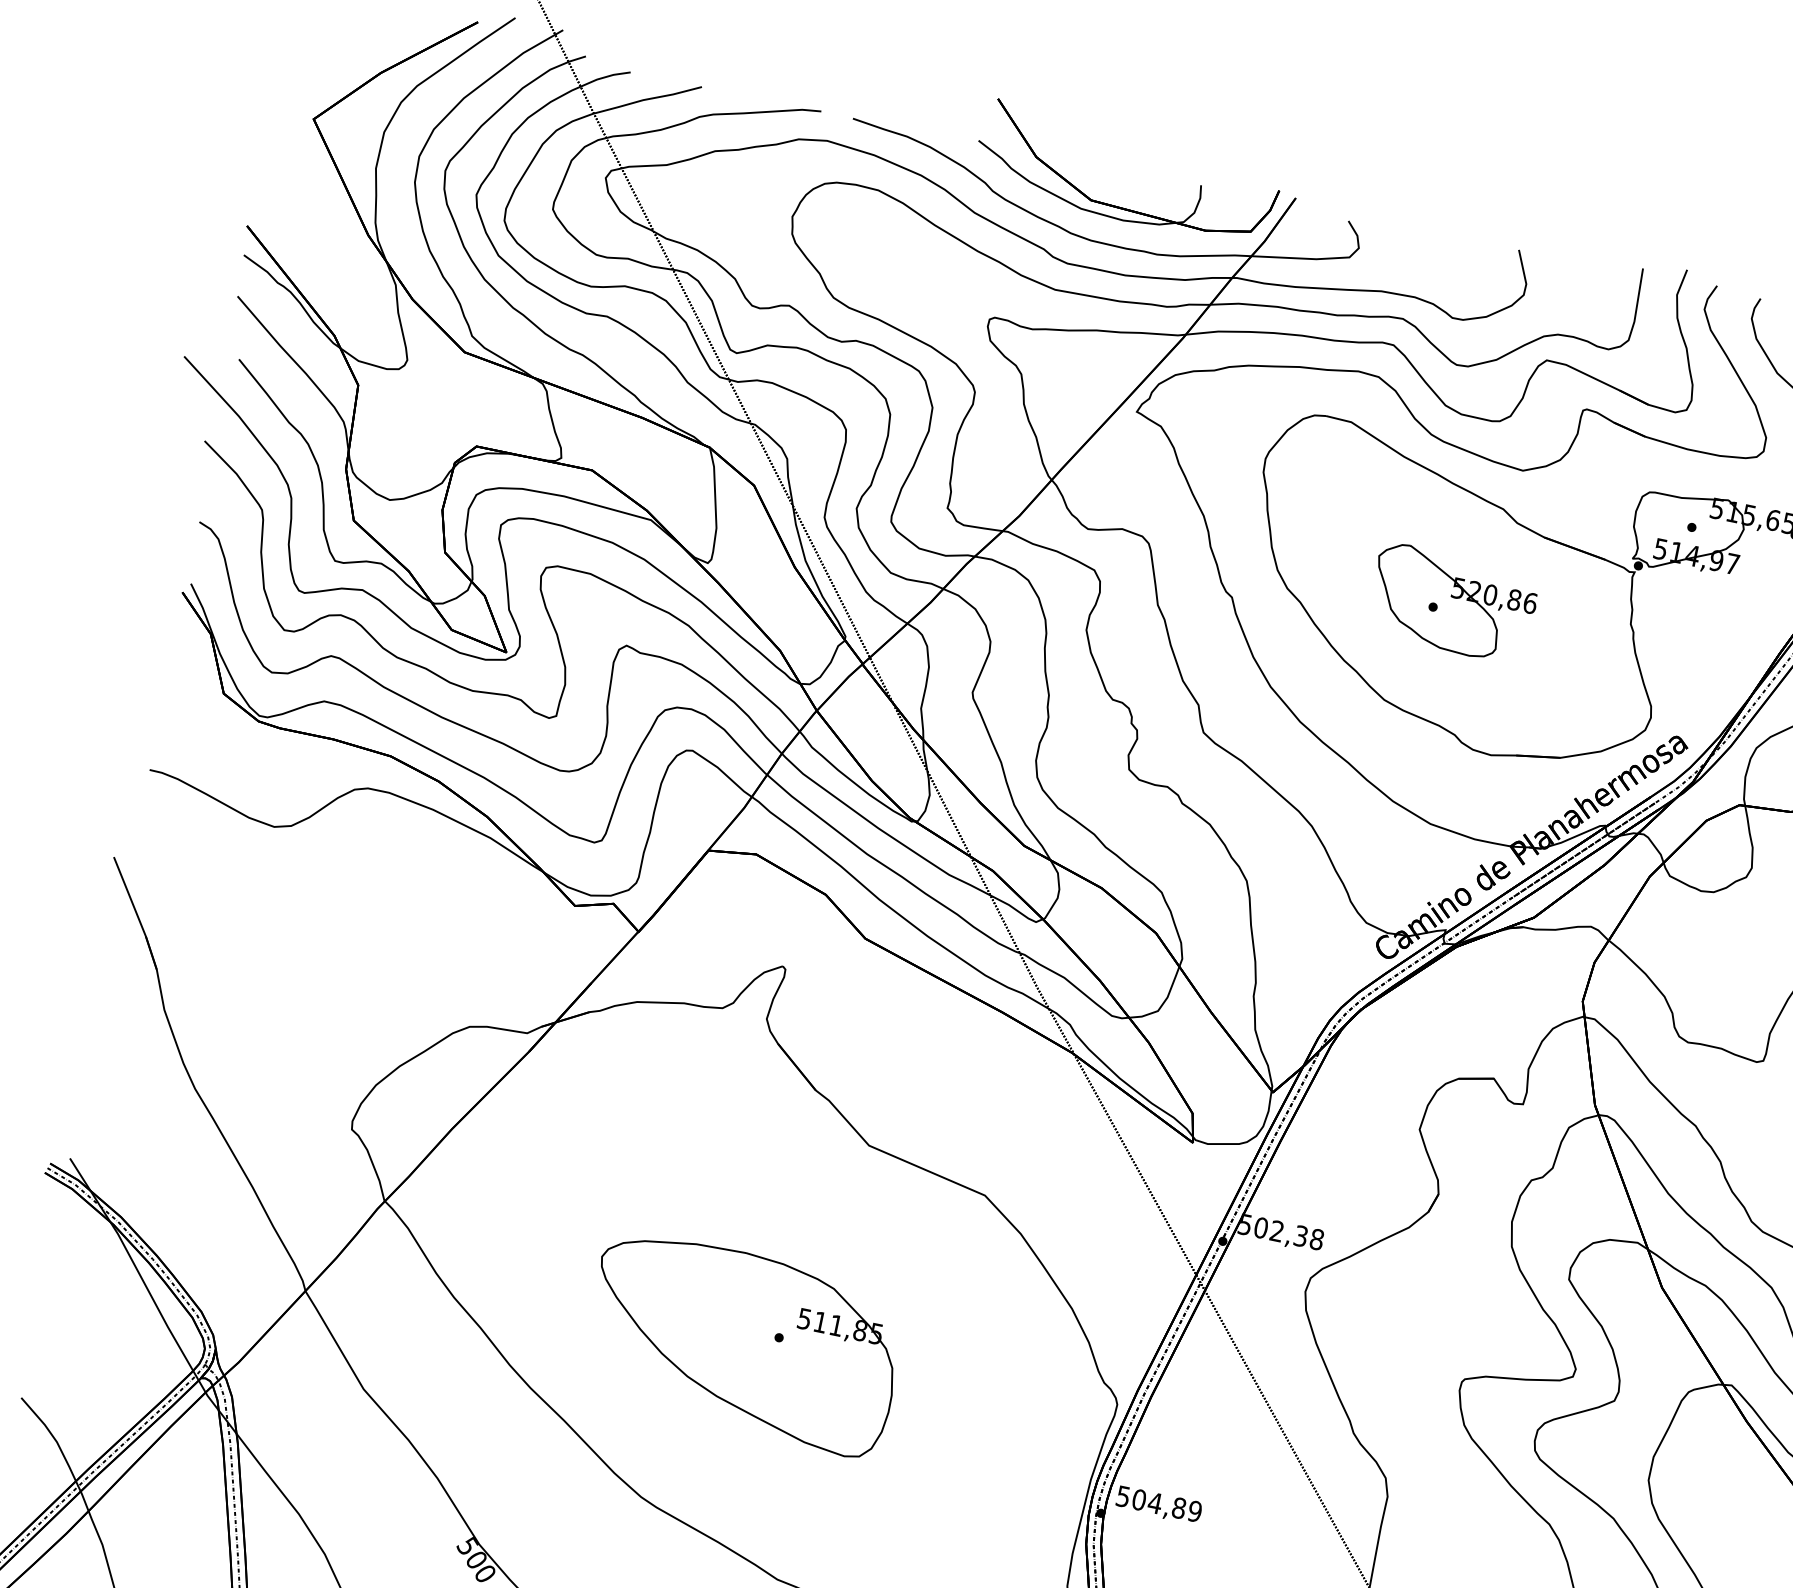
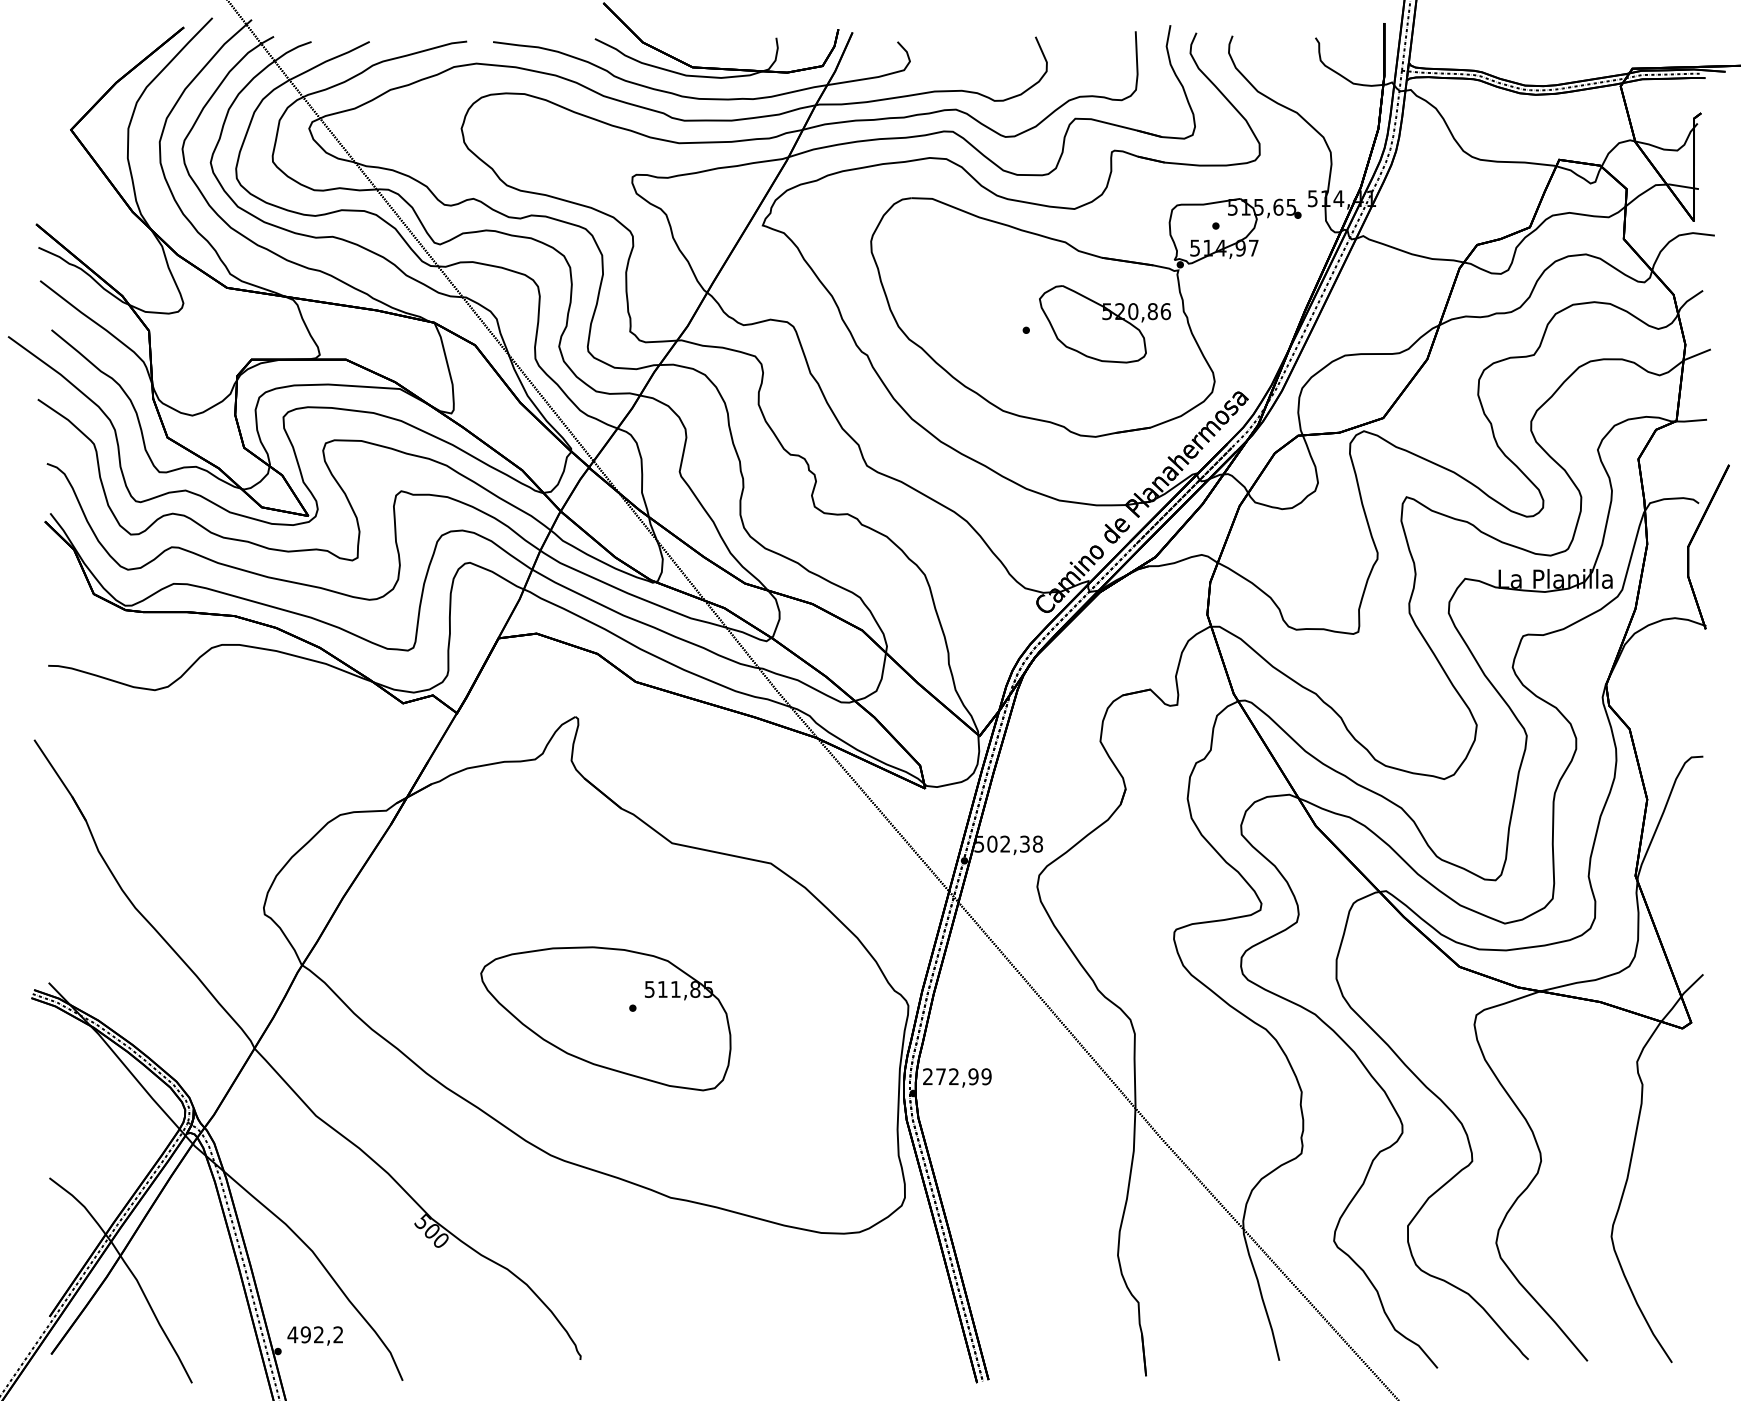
part: (1451, 603) -> (1104, 324), moved
text: (1150, 1501) -> (950, 1076), 504,89 -> 272,99

